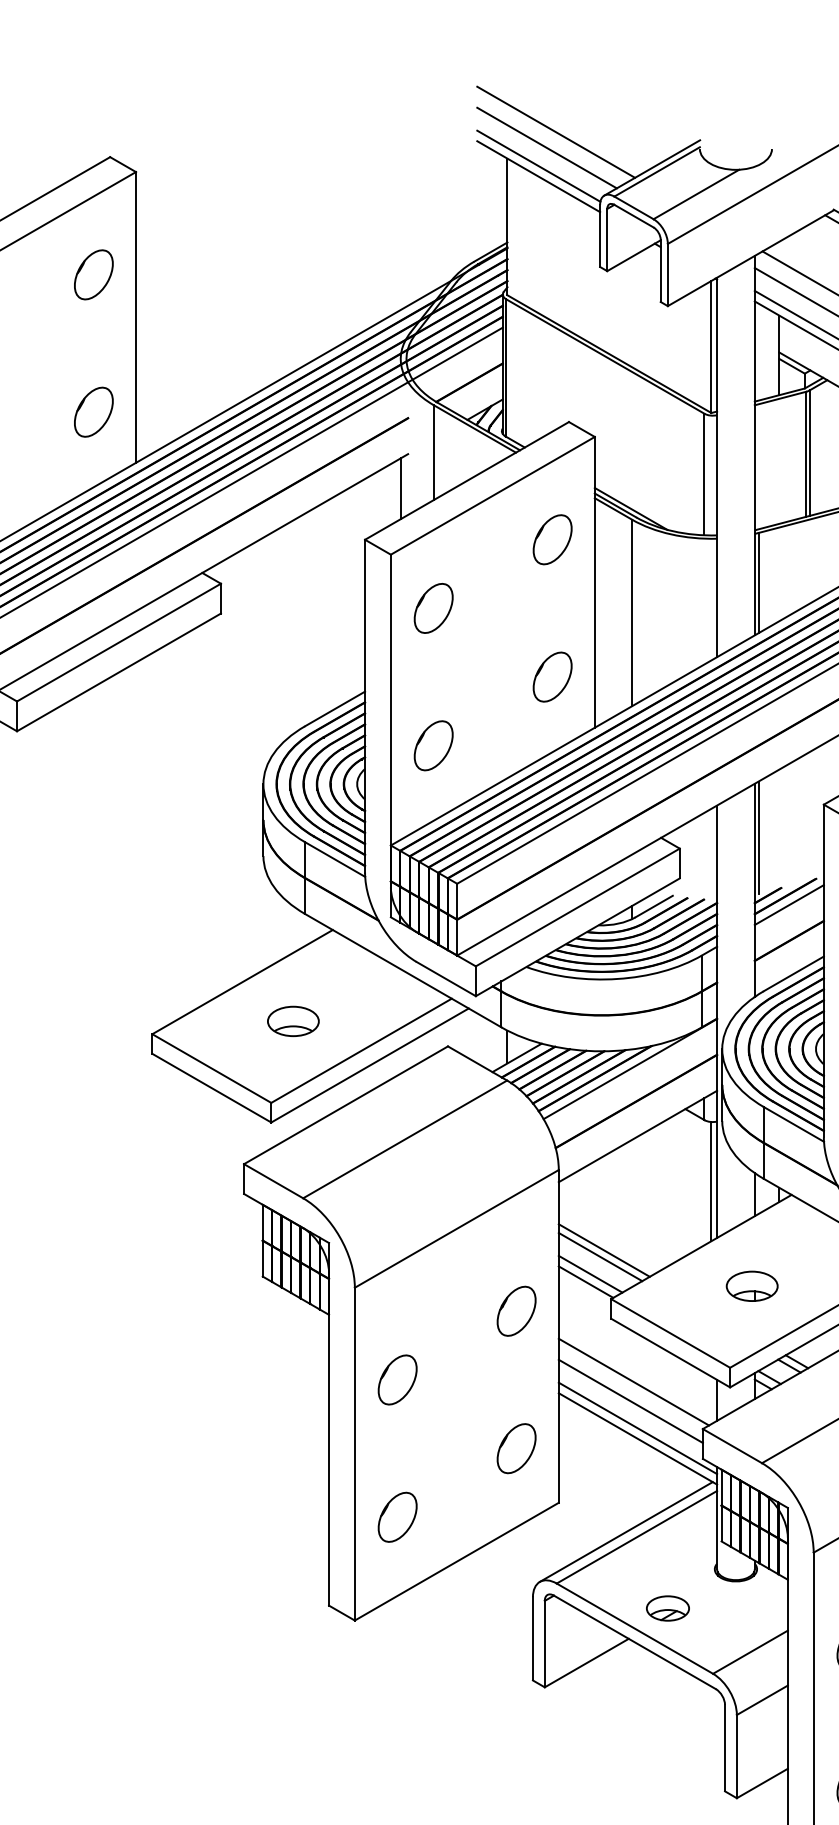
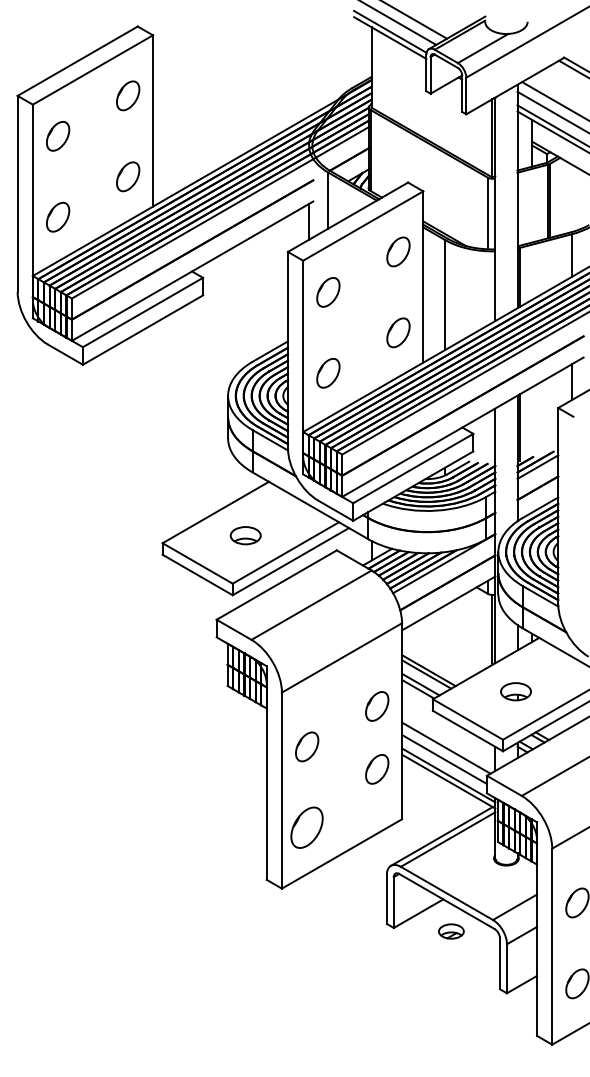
part: (517, 1448) -> (377, 769), moved
part: (398, 1516) -> (307, 827), size x1.4
part: (668, 1608) -> (451, 931), moved

